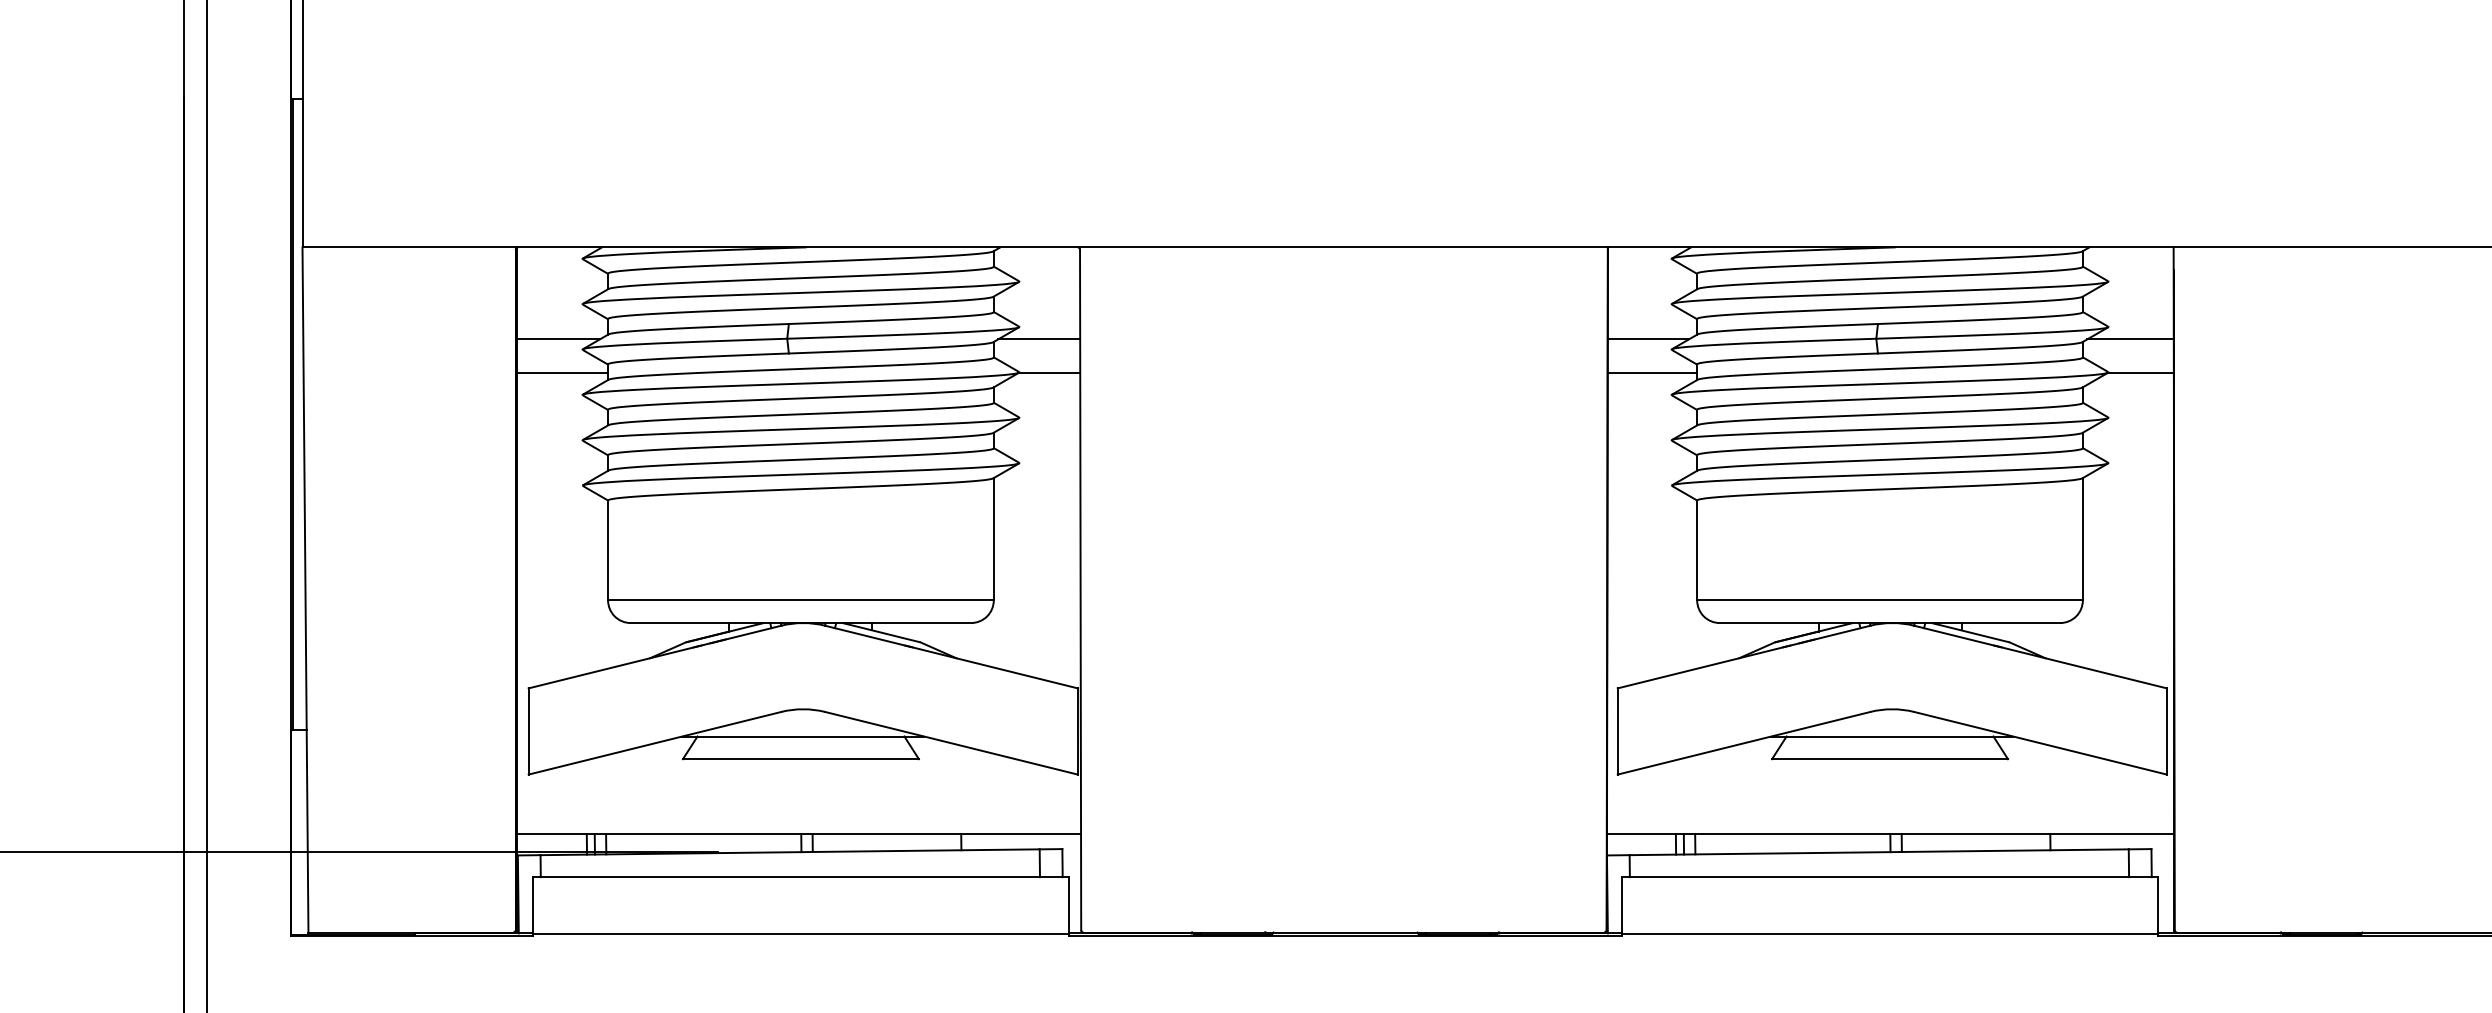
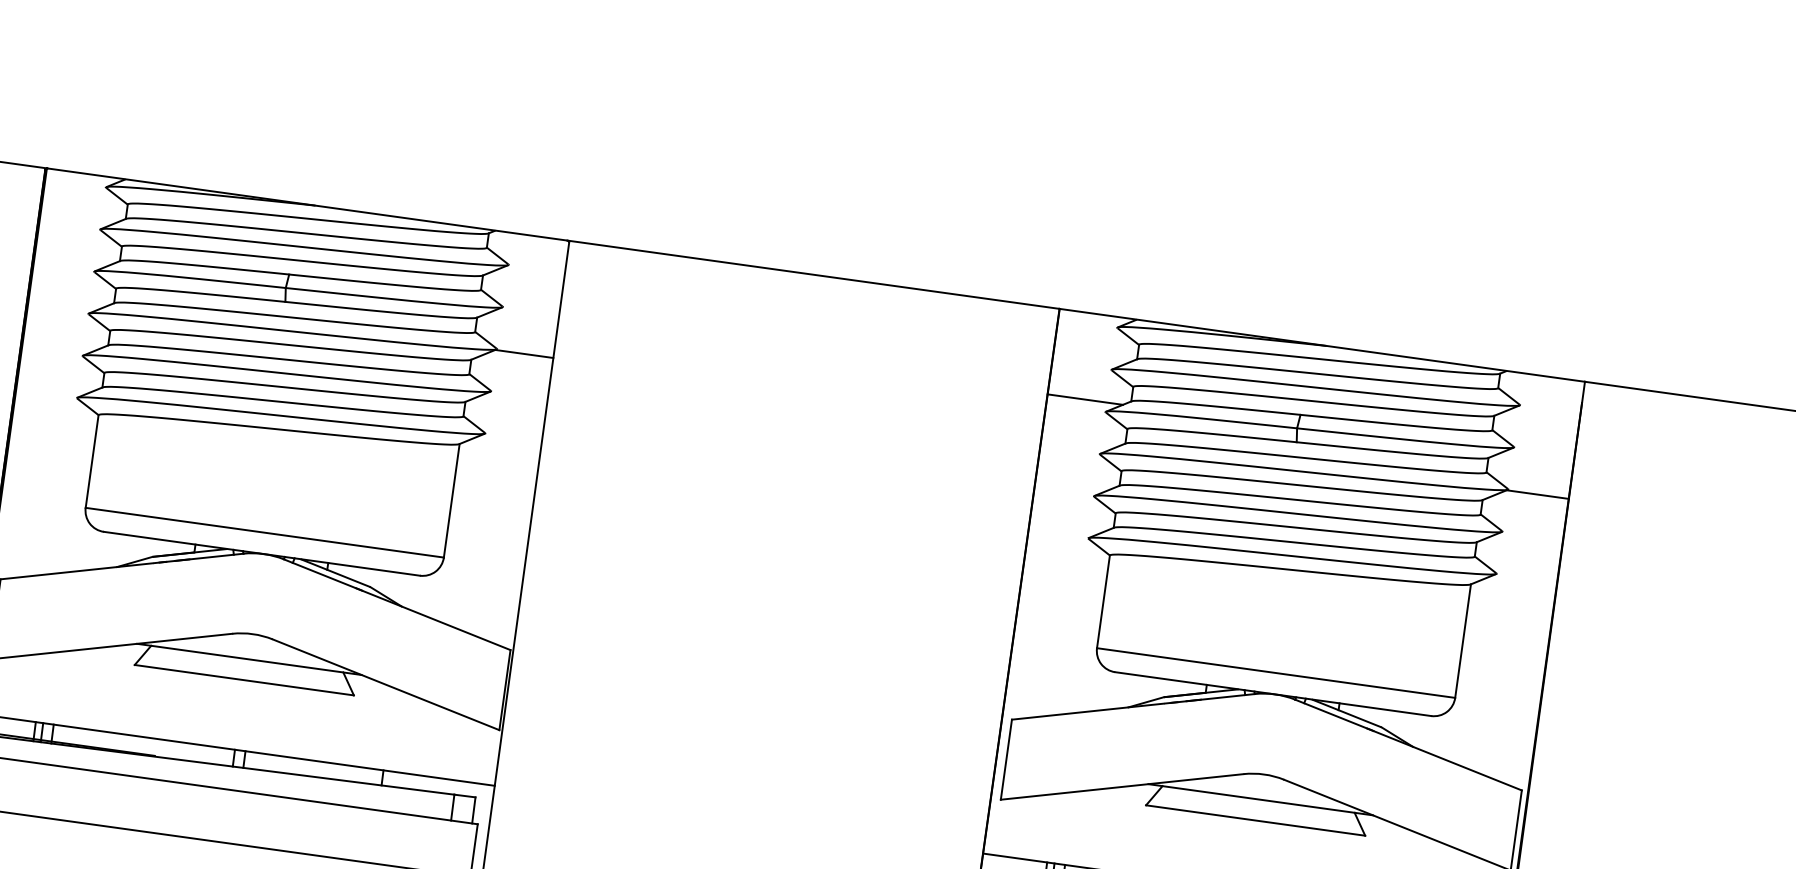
line: (558, 339) -> (73, 259), removed
line: (1039, 339) -> (519, 321), removed
line: (2130, 339) -> (1533, 461), removed
line: (562, 373) -> (72, 291), removed
line: (1652, 373) -> (1084, 431), removed

